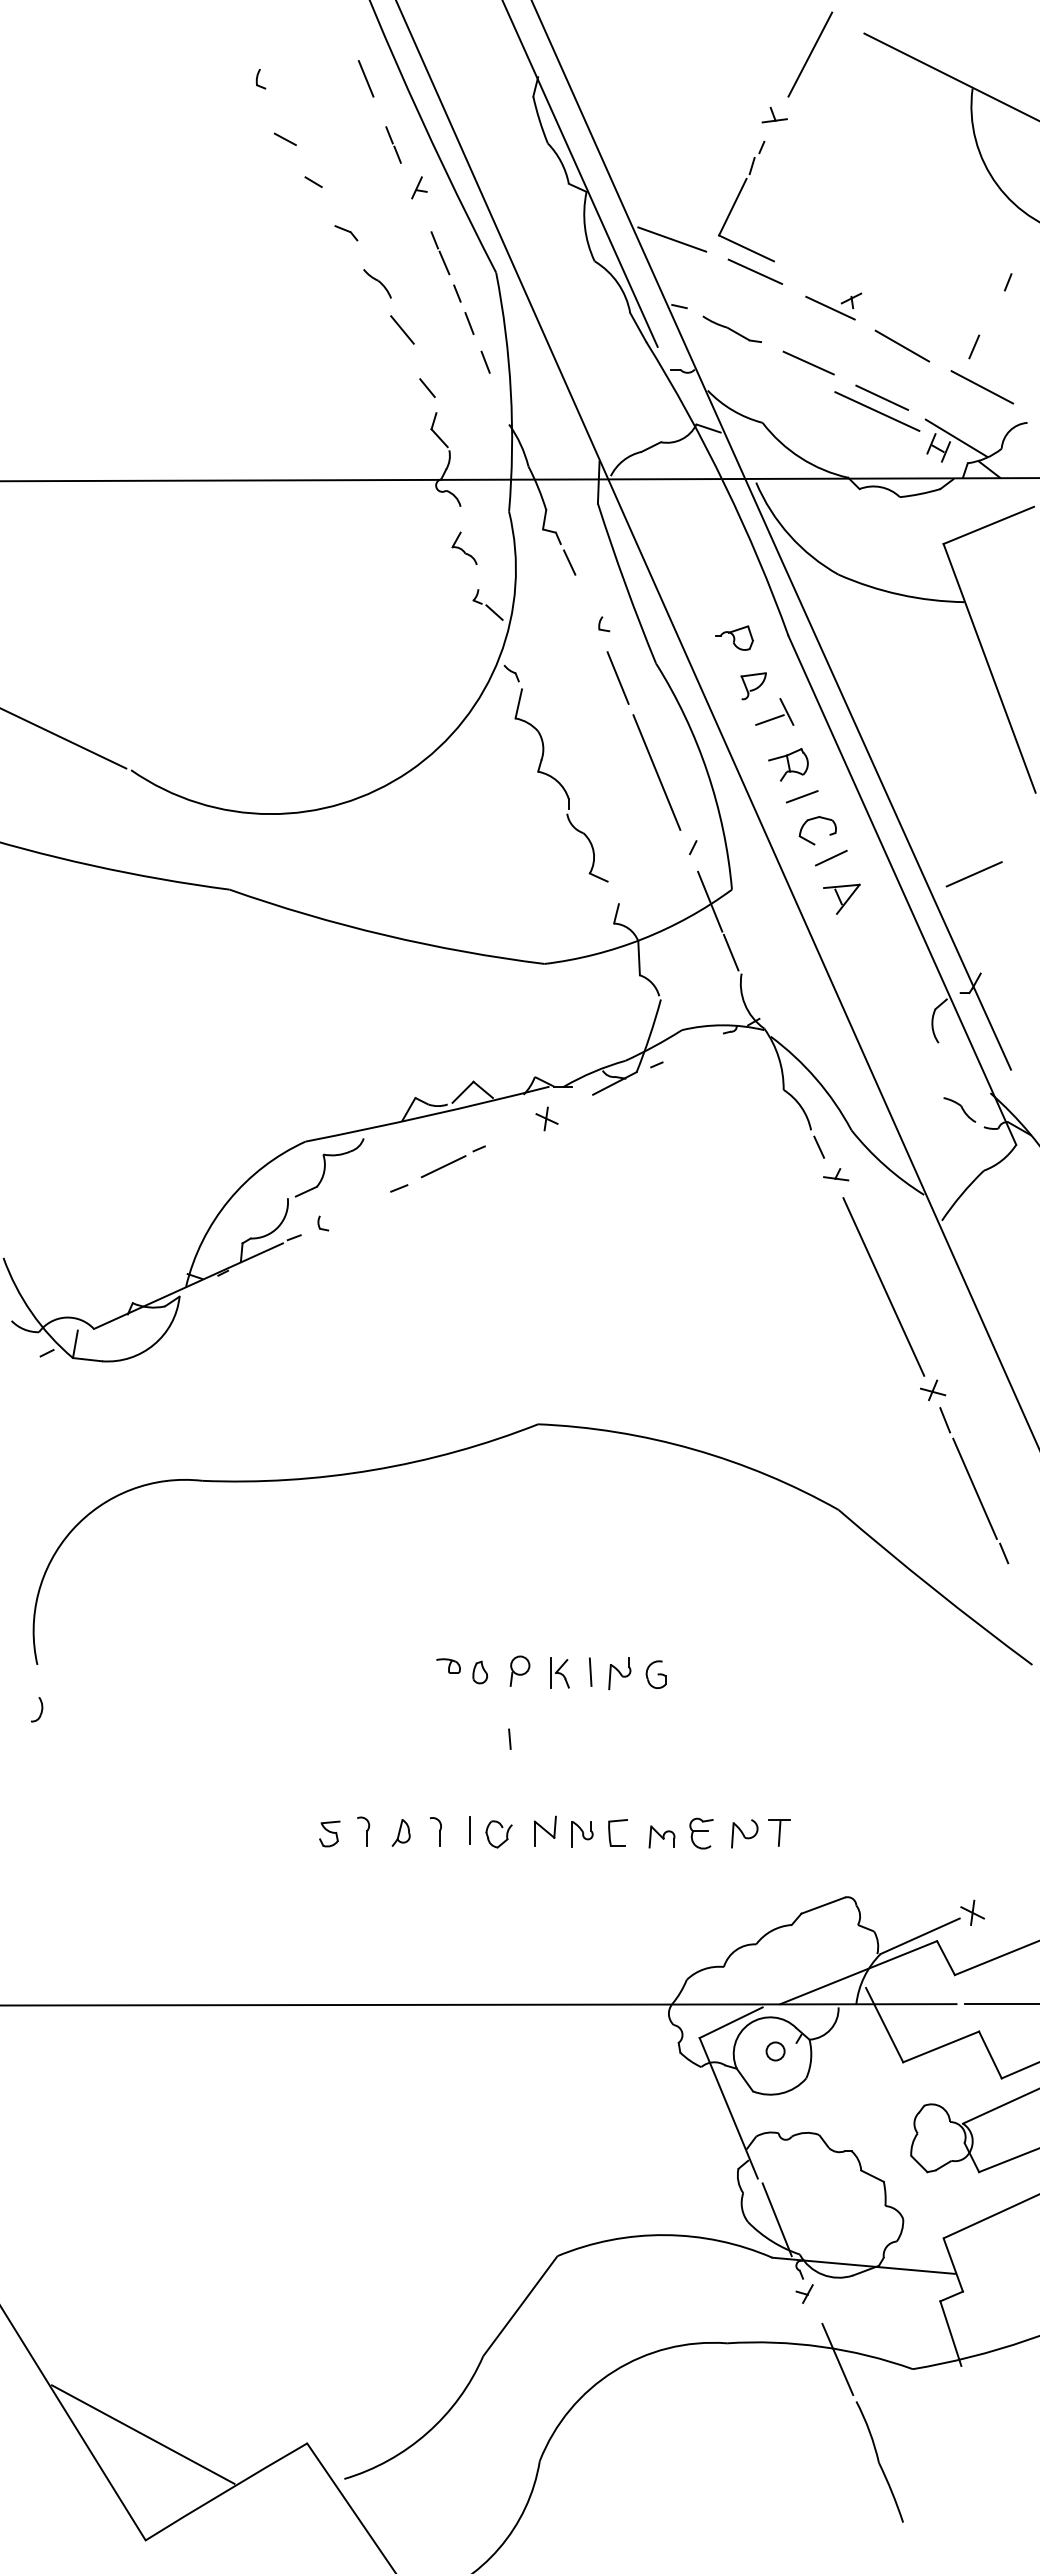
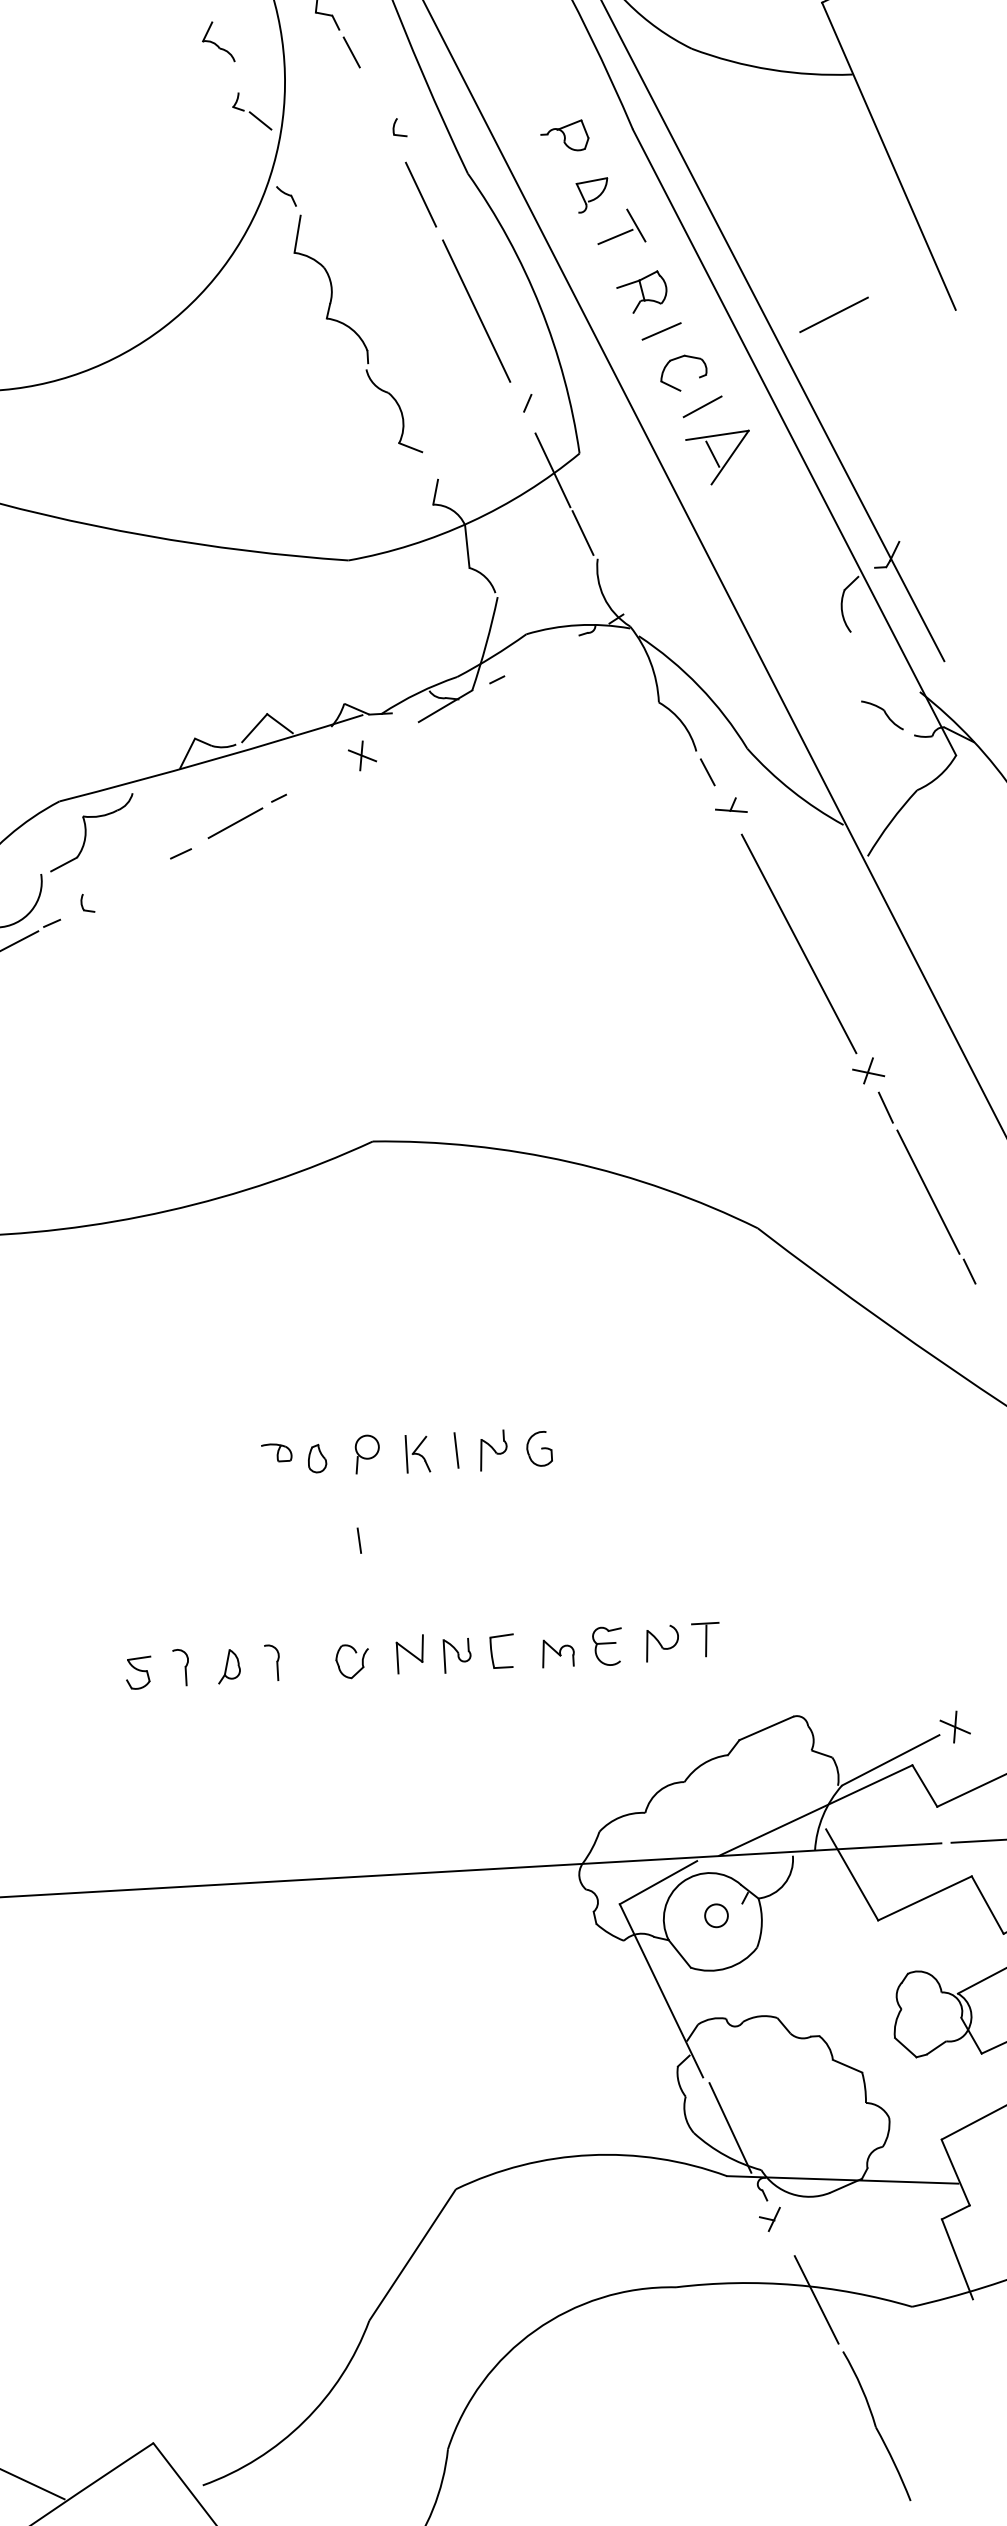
line: (973, 874) -> (833, 315), moved
part: (841, 898) -> (718, 456), size x1.4
line: (470, 1830) -> (316, 1658), removed

